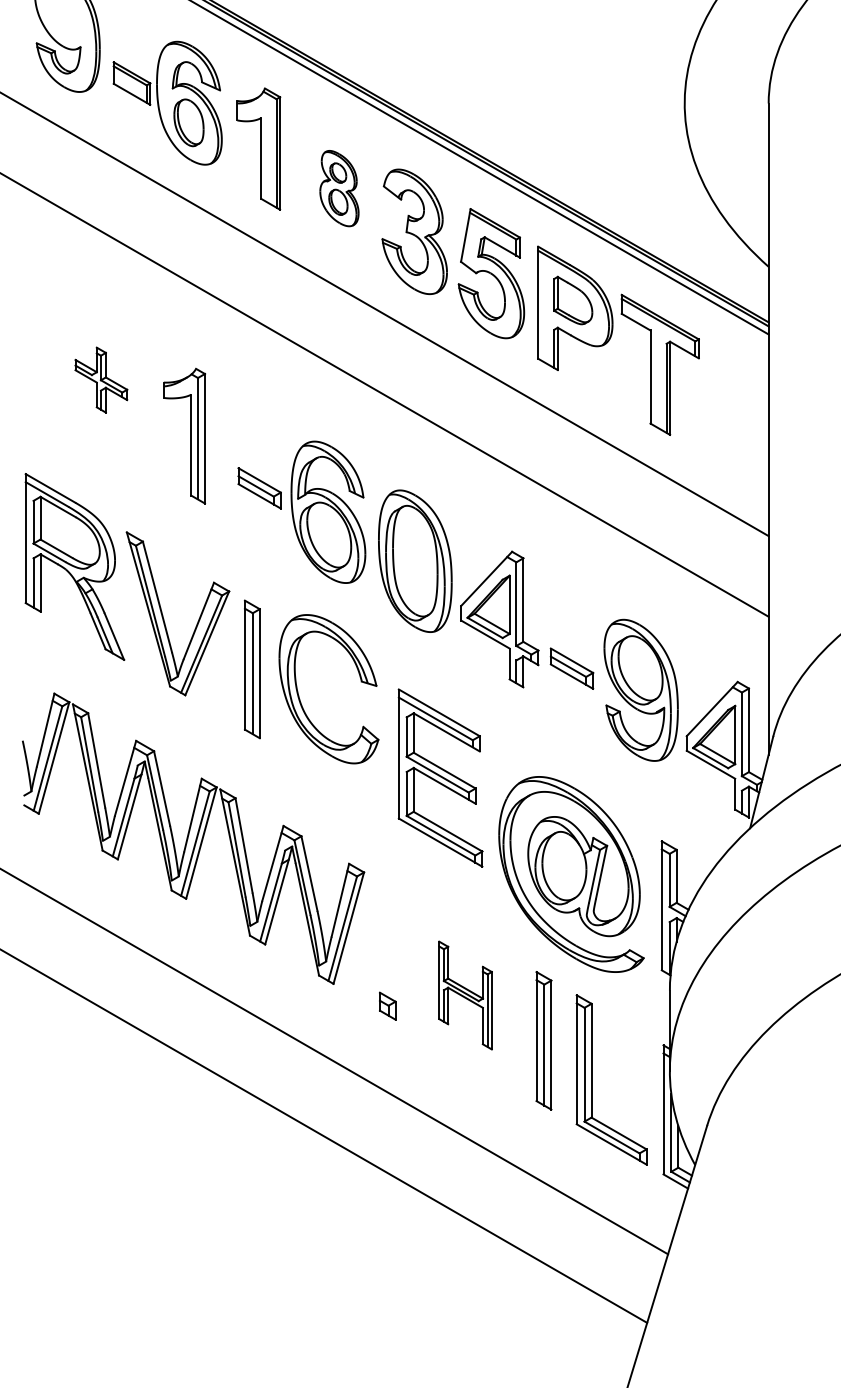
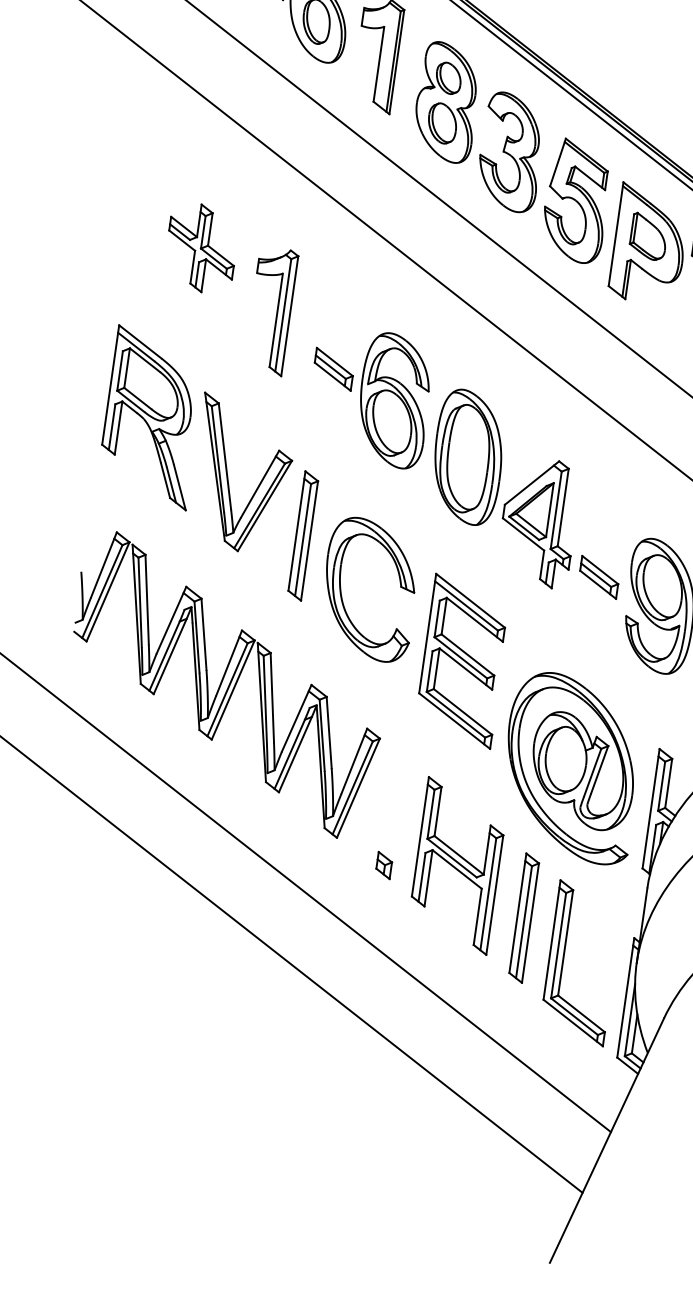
part: (339, 188) -> (447, 102), size x1.67
part: (101, 379) -> (201, 247), size x1.43
part: (299, 695) -> (341, 591), moved
part: (465, 995) -> (457, 865), size x1.67

